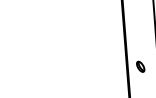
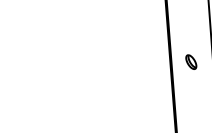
part: (140, 66) -> (191, 61), moved

